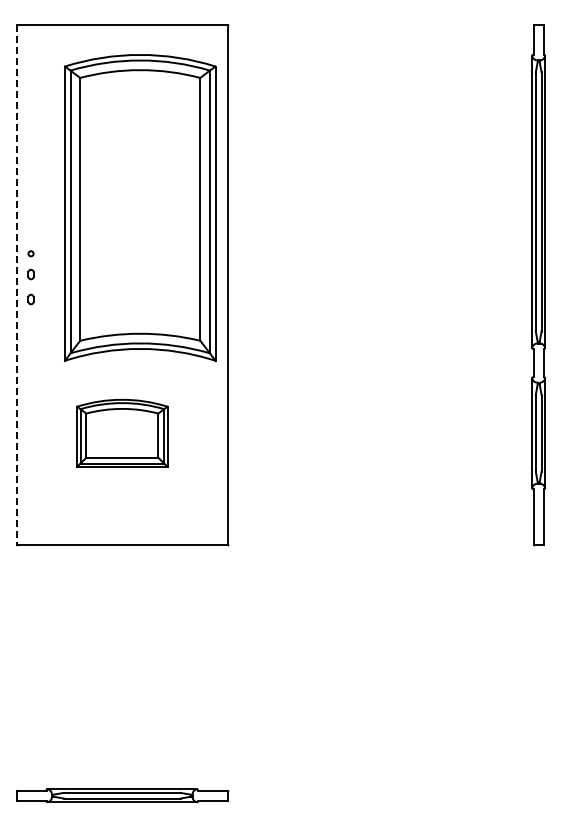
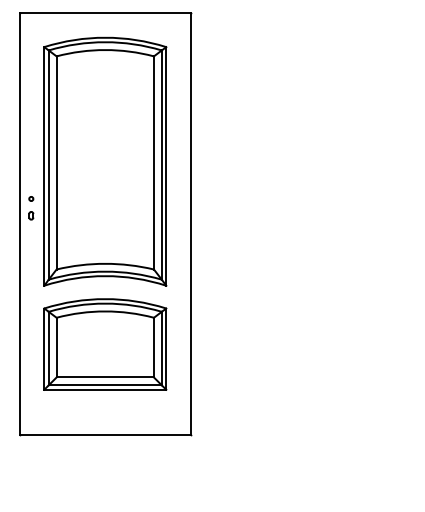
part: (140, 207) -> (105, 161), moved
line: (16, 284) -> (19, 223), dashed -> solid
part: (30, 299) -> (30, 236), removed
part: (122, 433) -> (105, 344), size x1.67

